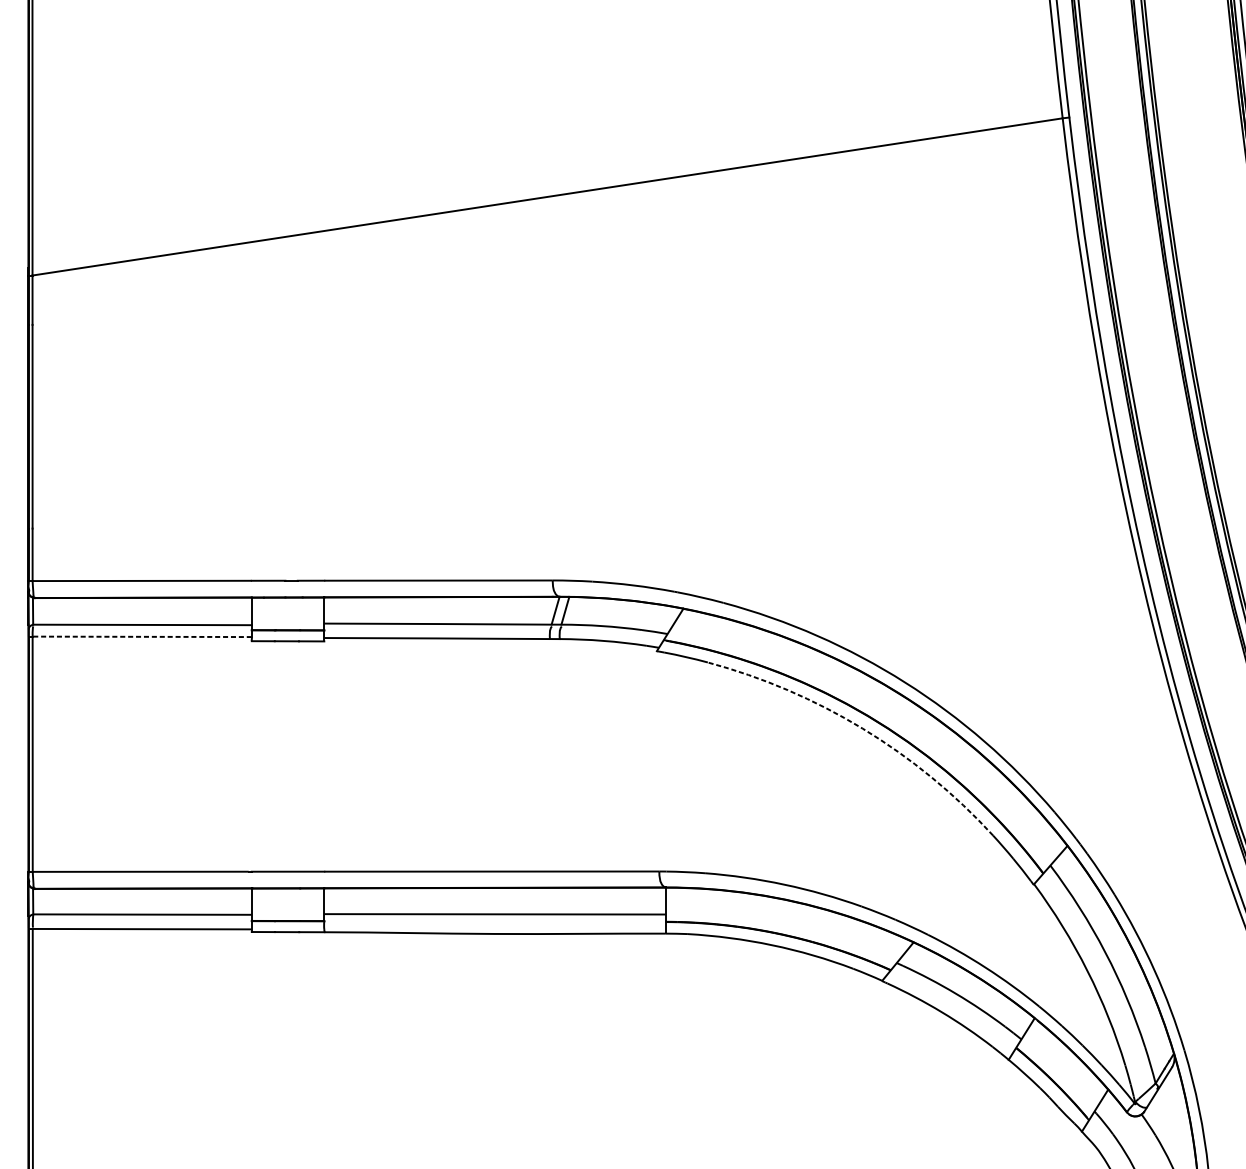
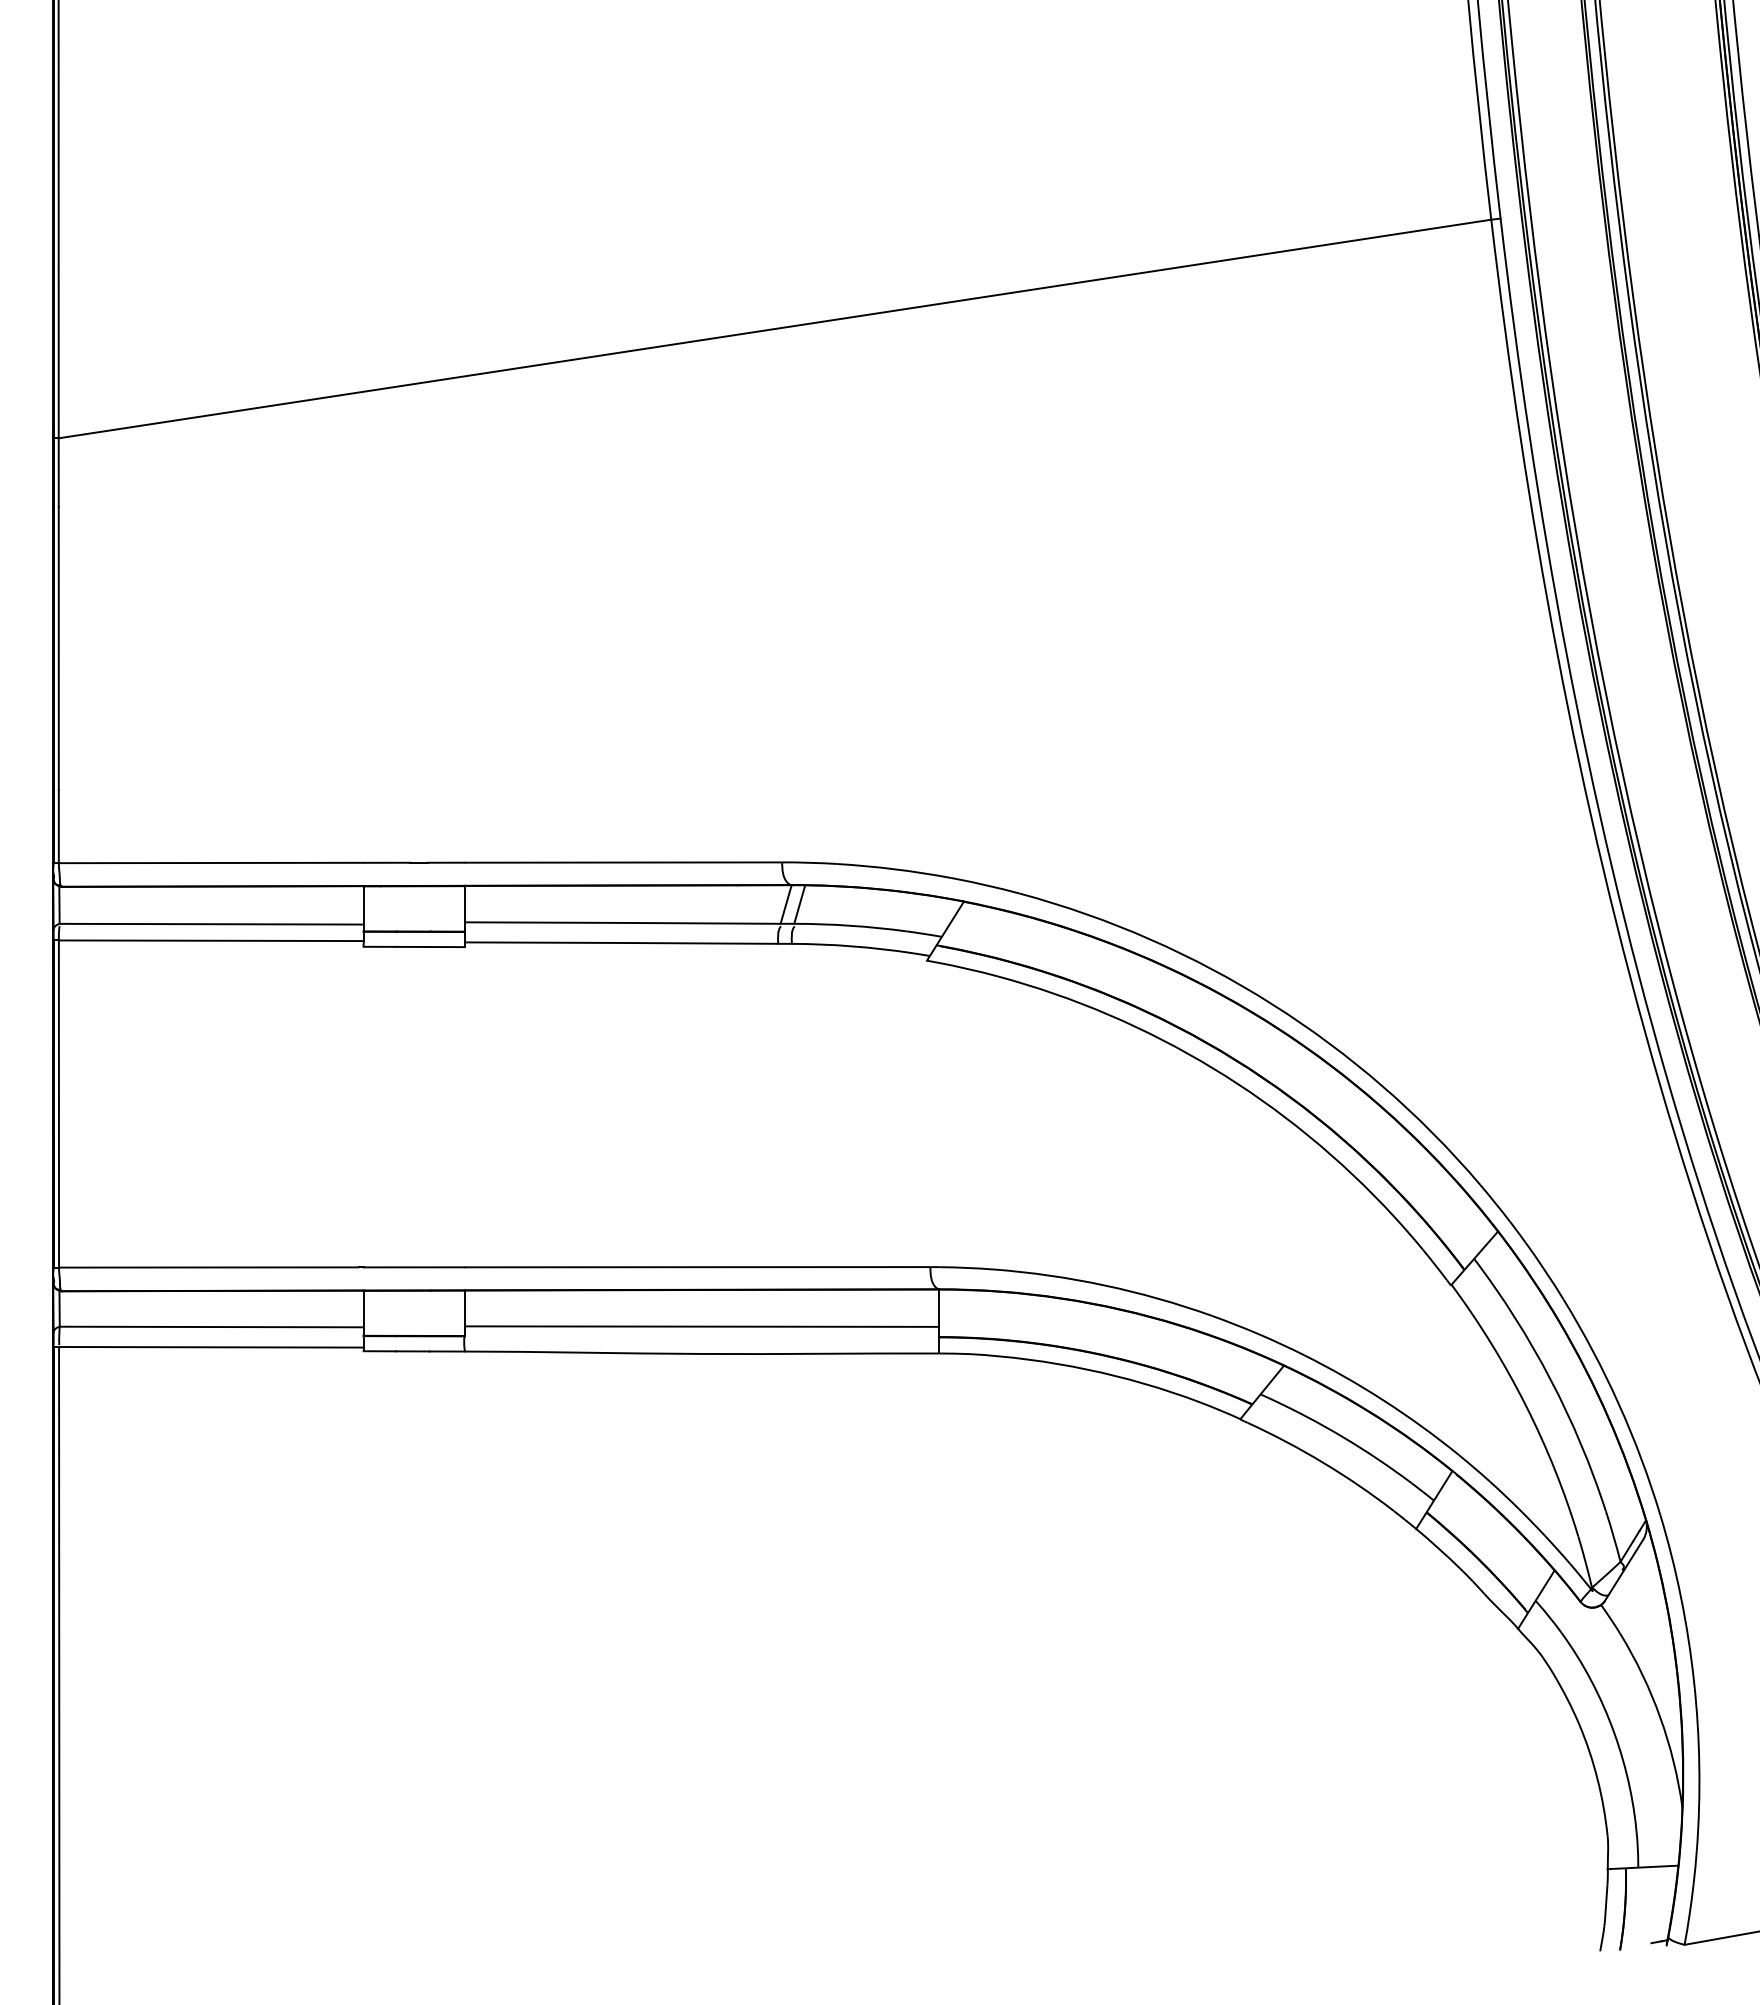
line: (141, 636) -> (210, 940), dashed -> solid
arc: (862, 728) -> (1213, 1068), dashed -> solid

